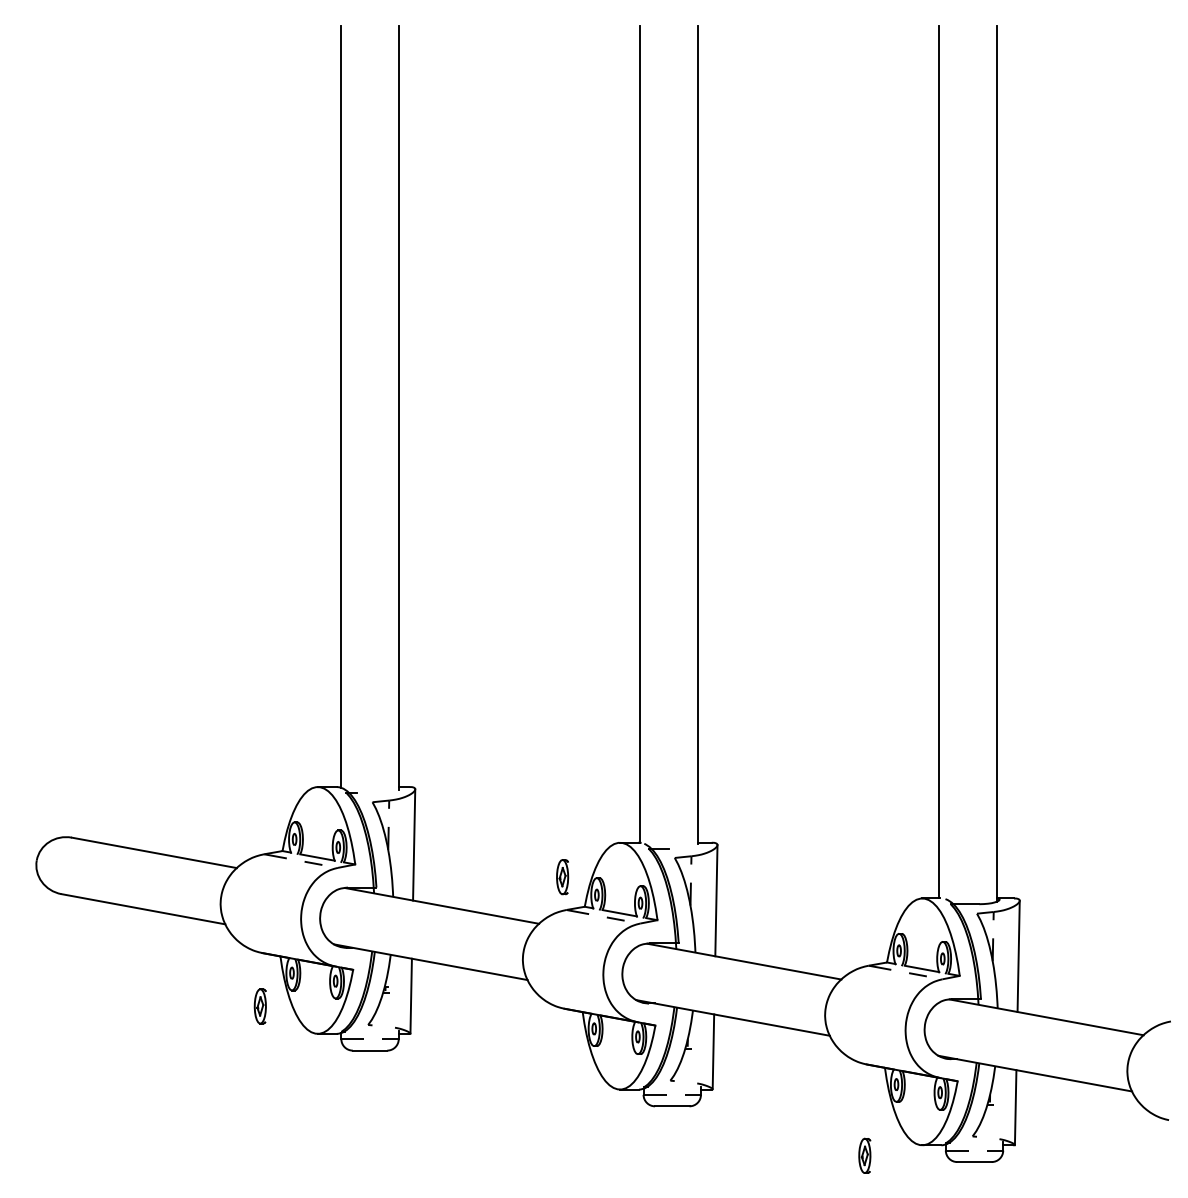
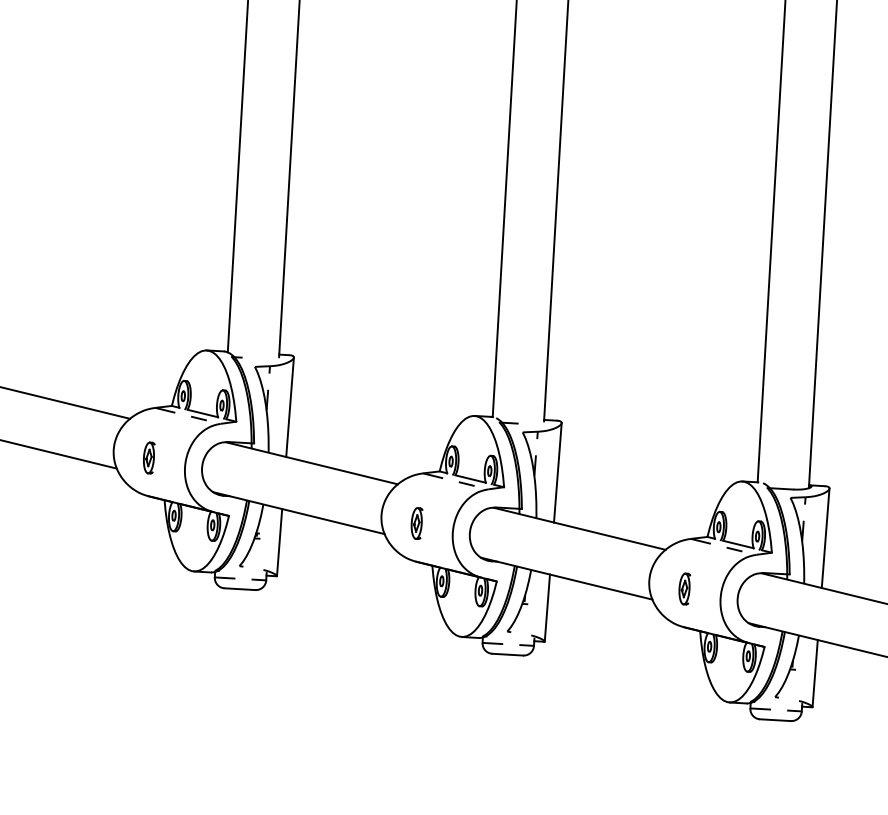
part: (562, 877) -> (416, 523), moved
part: (259, 1006) -> (148, 457), moved
part: (864, 1155) -> (684, 588), moved

